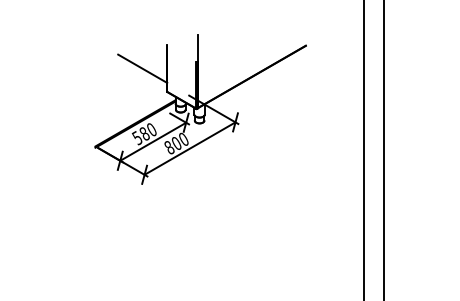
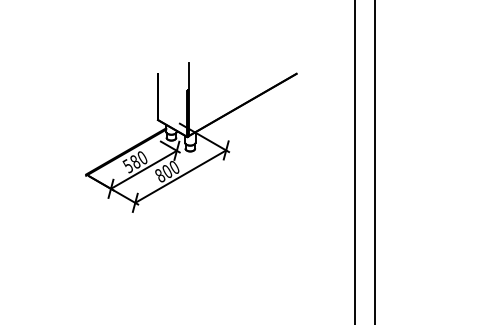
line: (141, 68) -> (132, 96), removed

